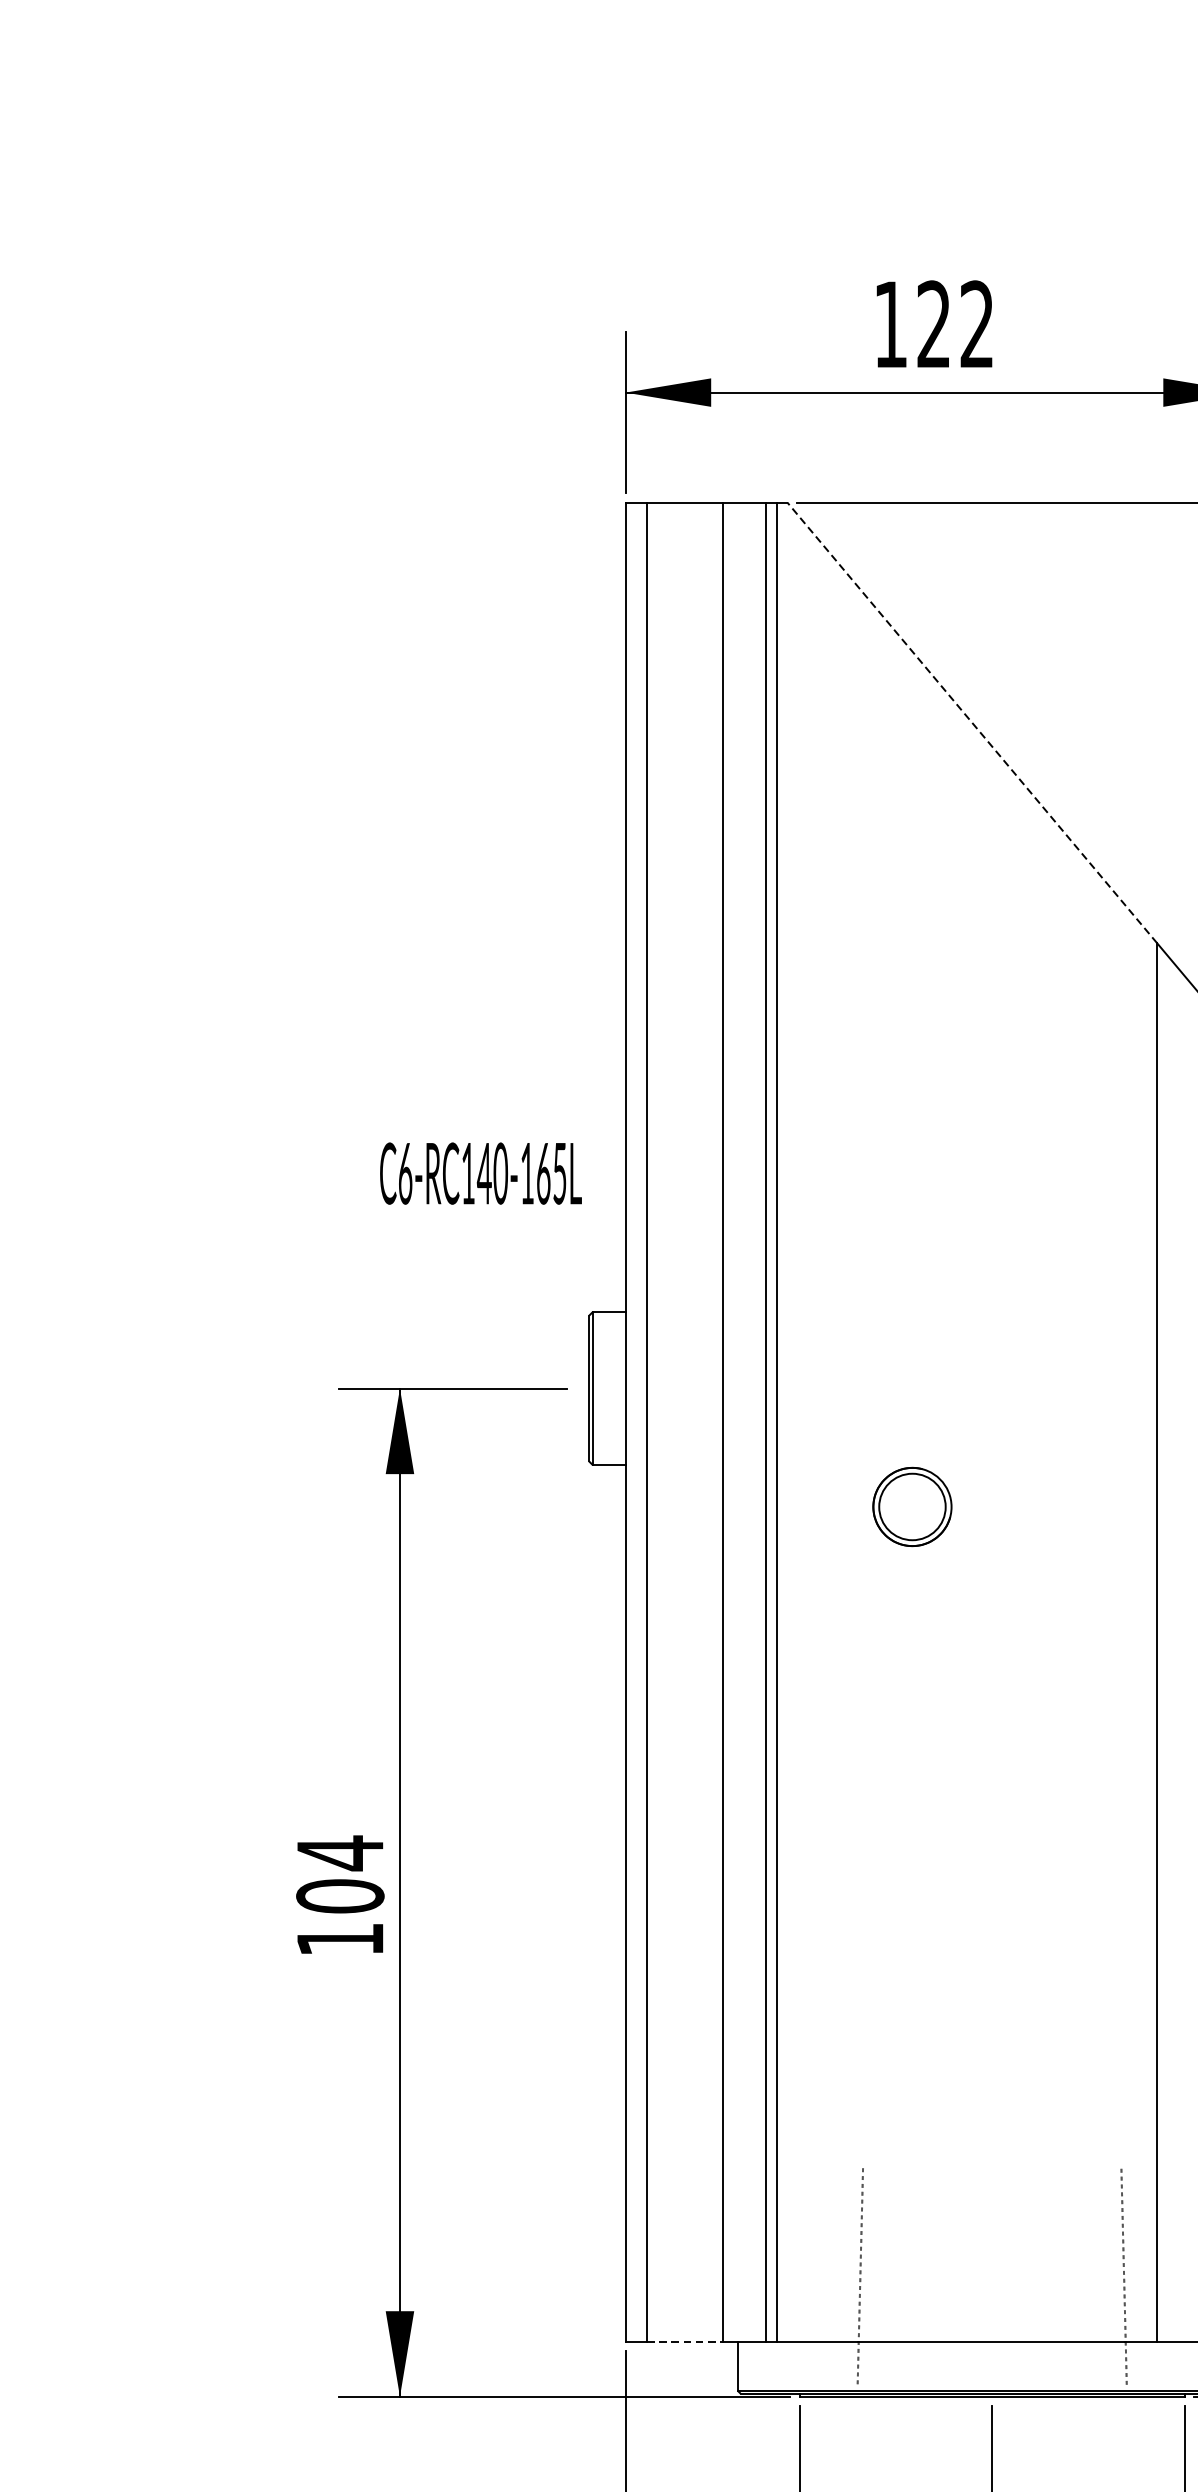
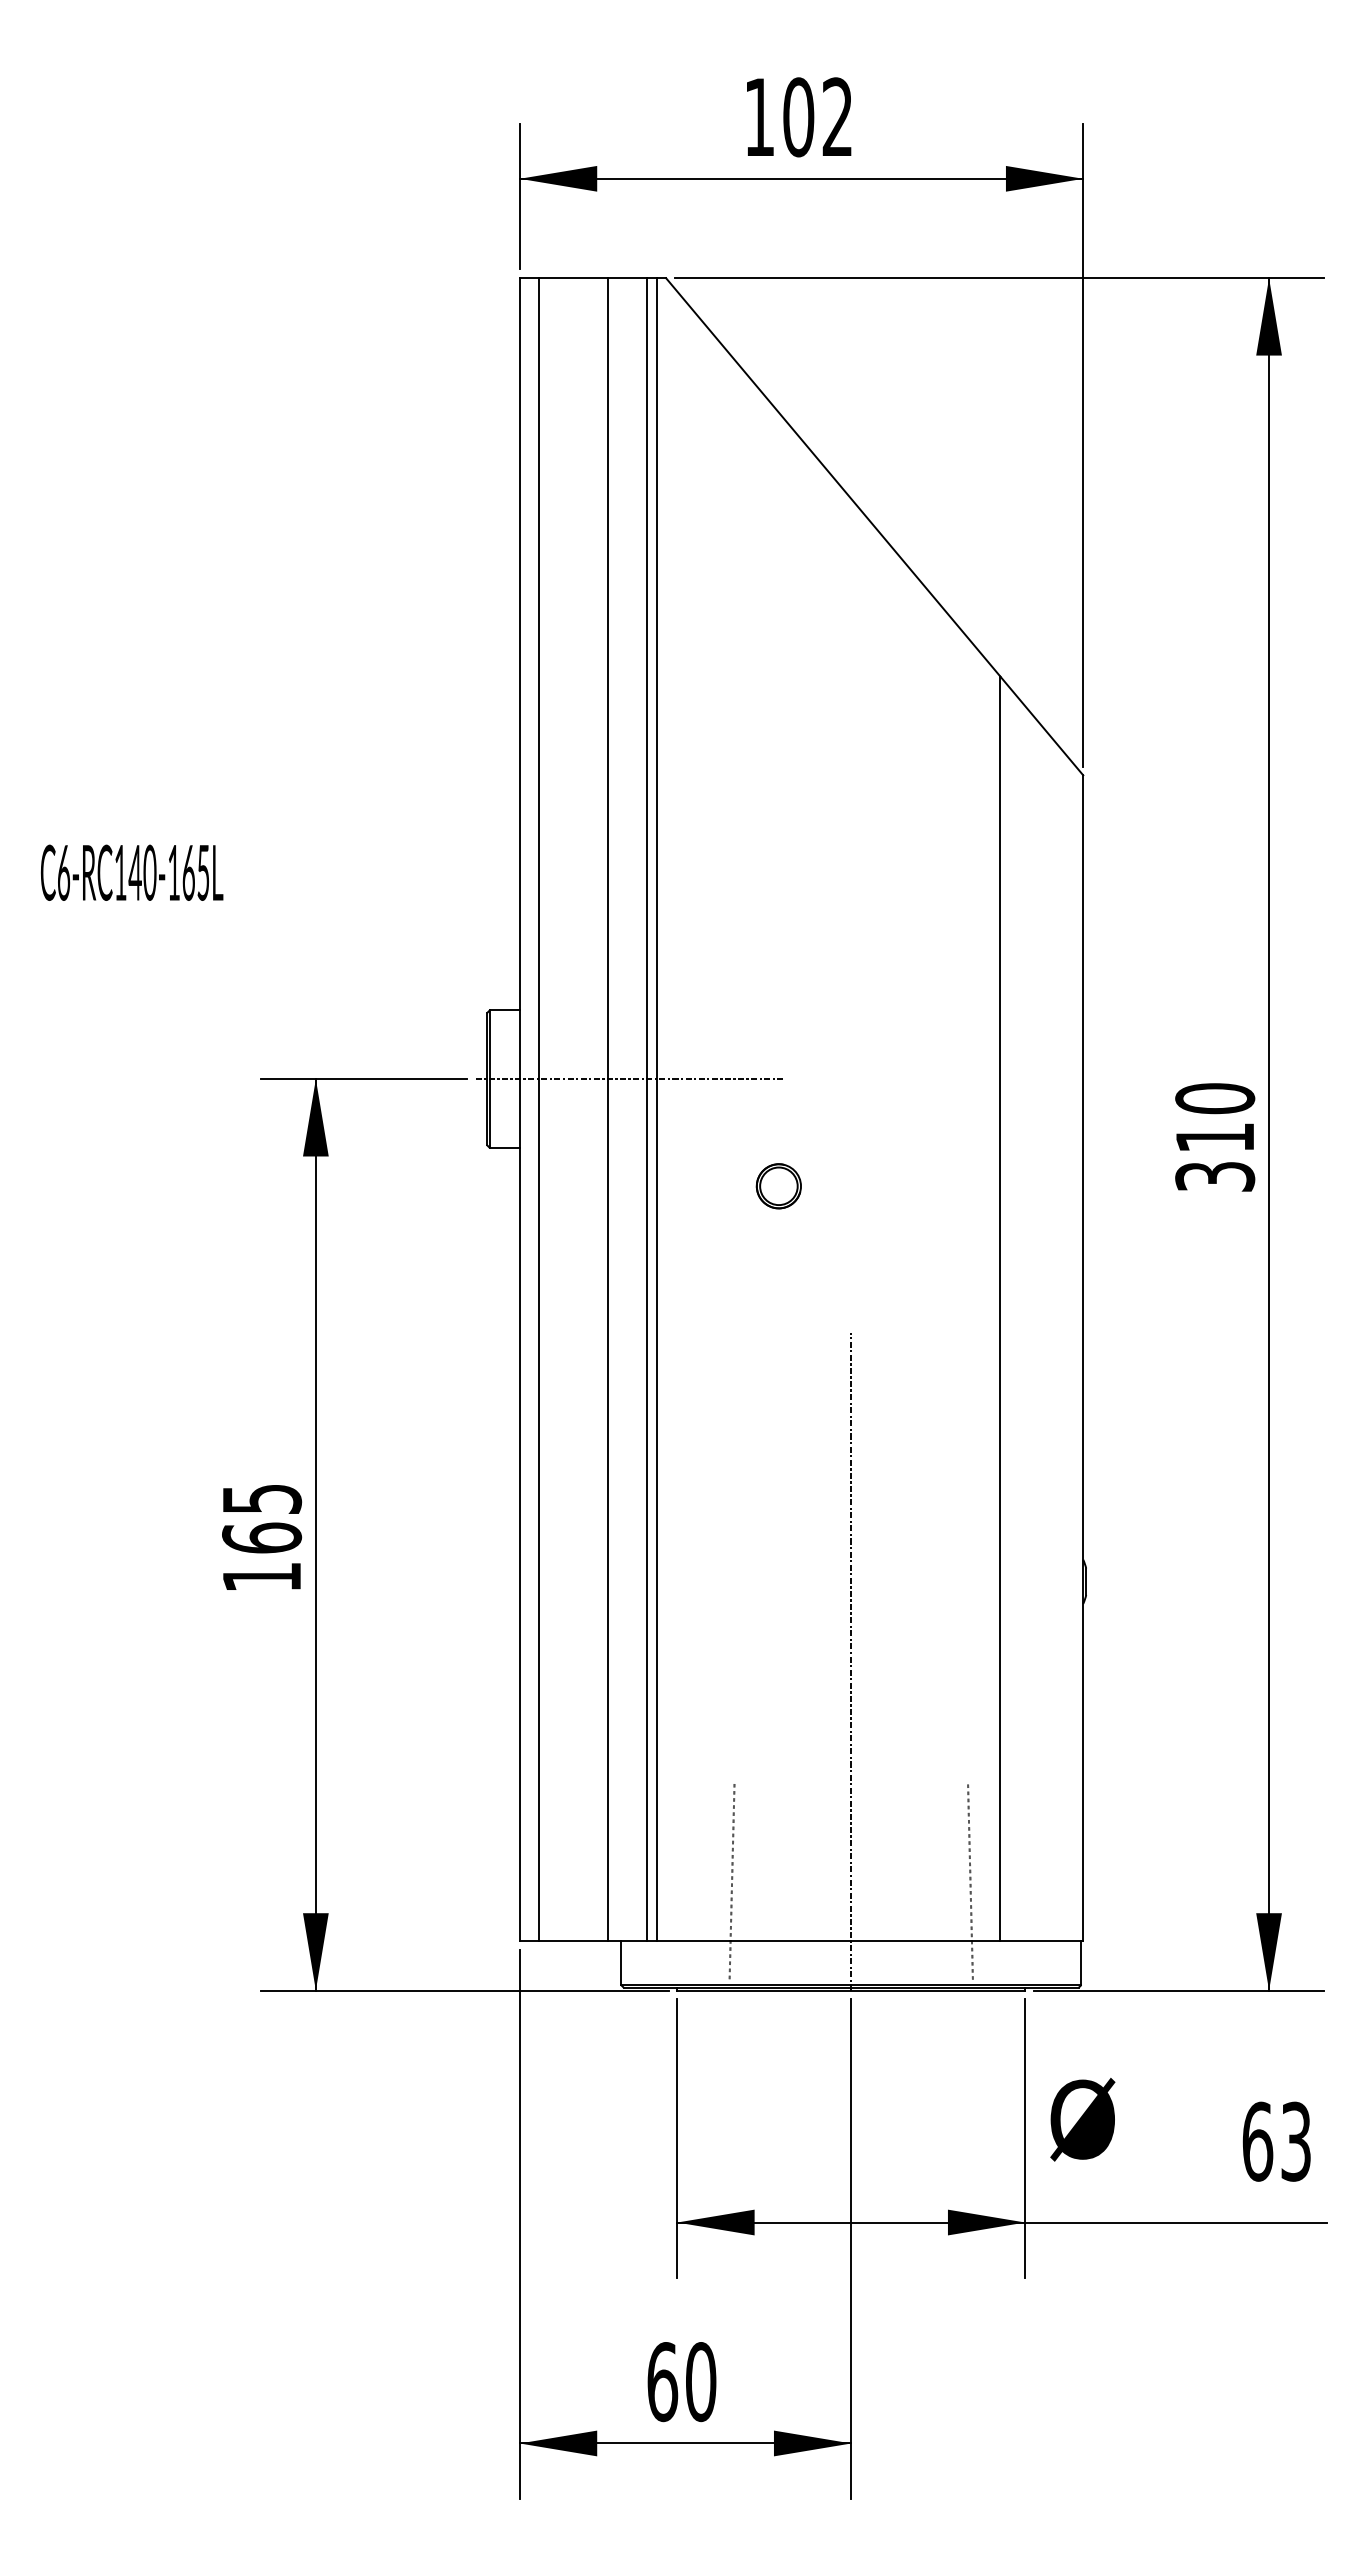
text: (933, 324) -> (798, 117), 122 -> 102
line: (971, 723) -> (832, 477), dashed -> solid
text: (481, 1173) -> (132, 872), moved
line: (748, 1388) -> (630, 1079), added
part: (911, 1507) -> (778, 1186), size x0.62
text: (340, 1874) -> (262, 1518), 104 -> 165
line: (992, 2032) -> (851, 1661), added
line: (686, 2341) -> (574, 1940), dashed -> solid

